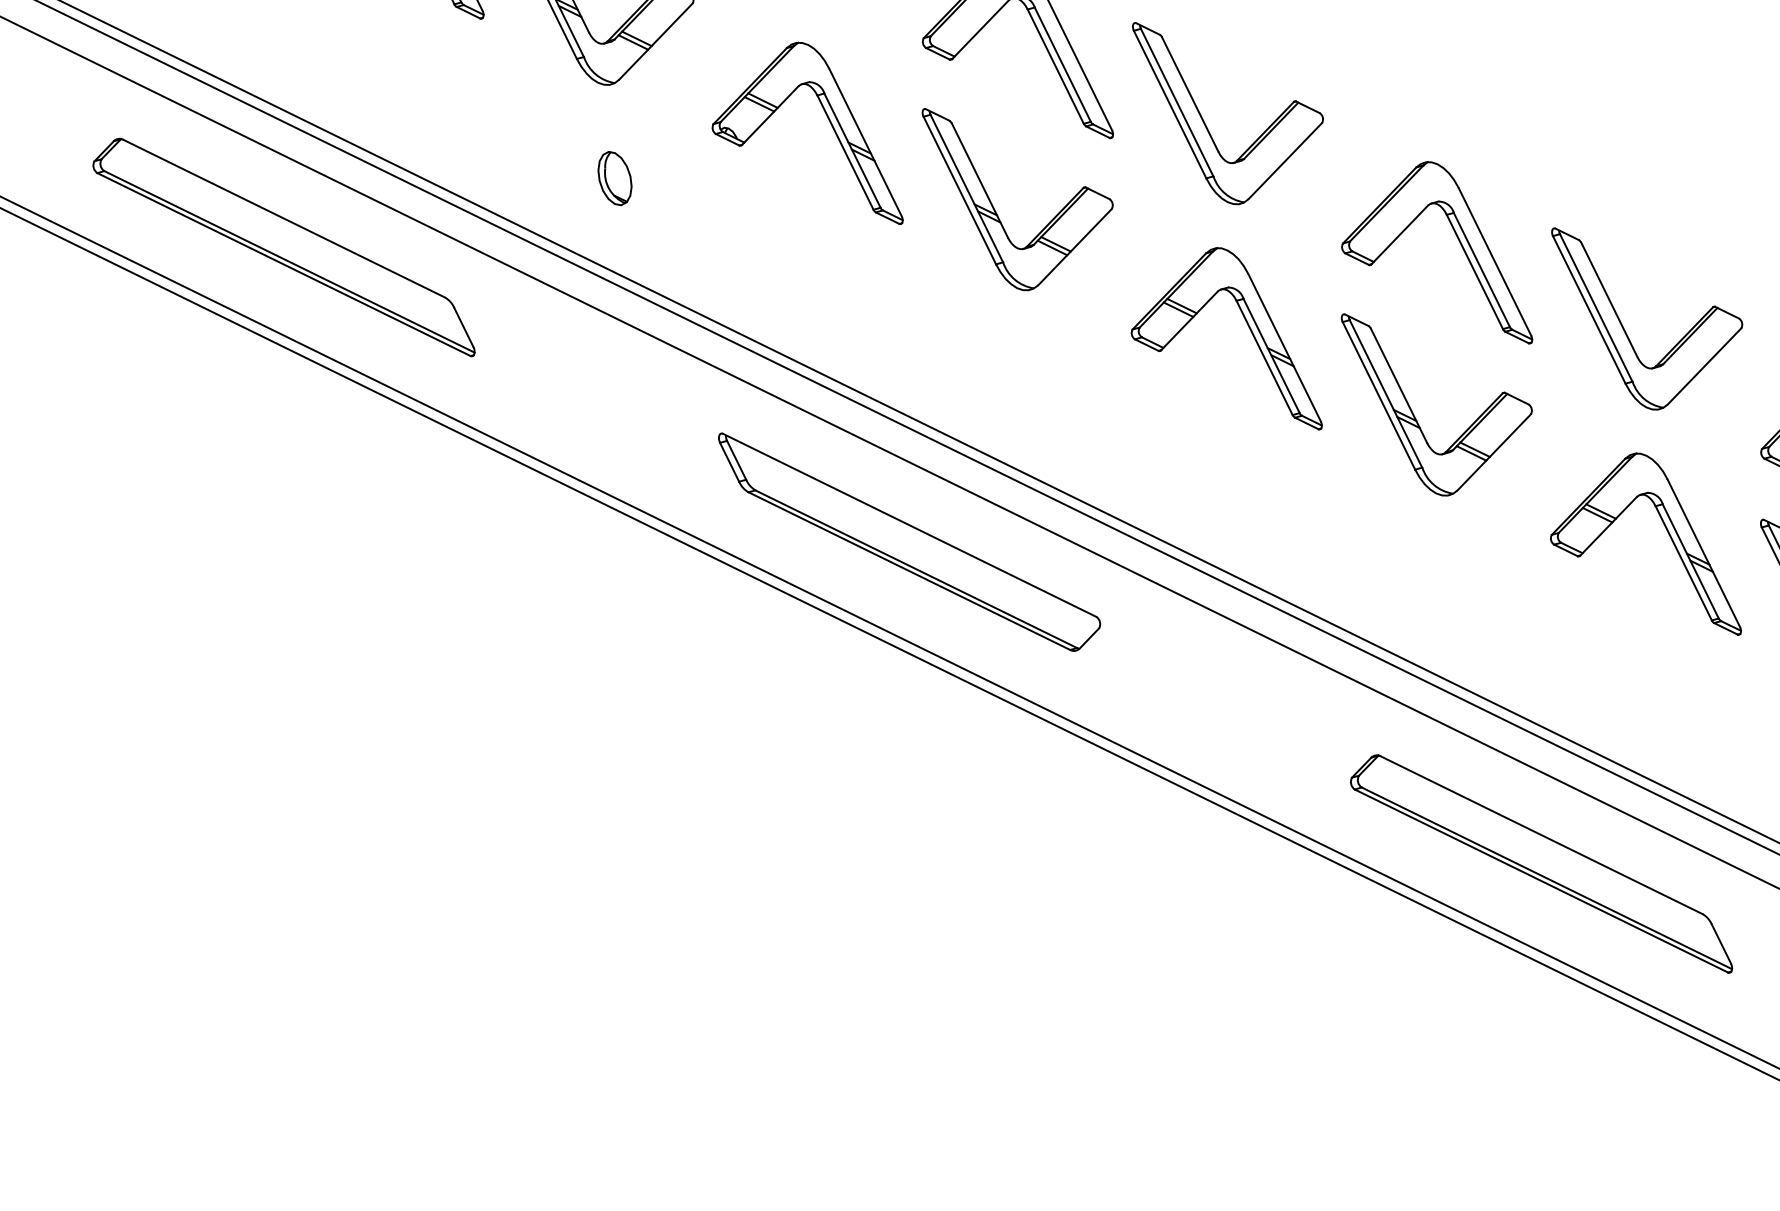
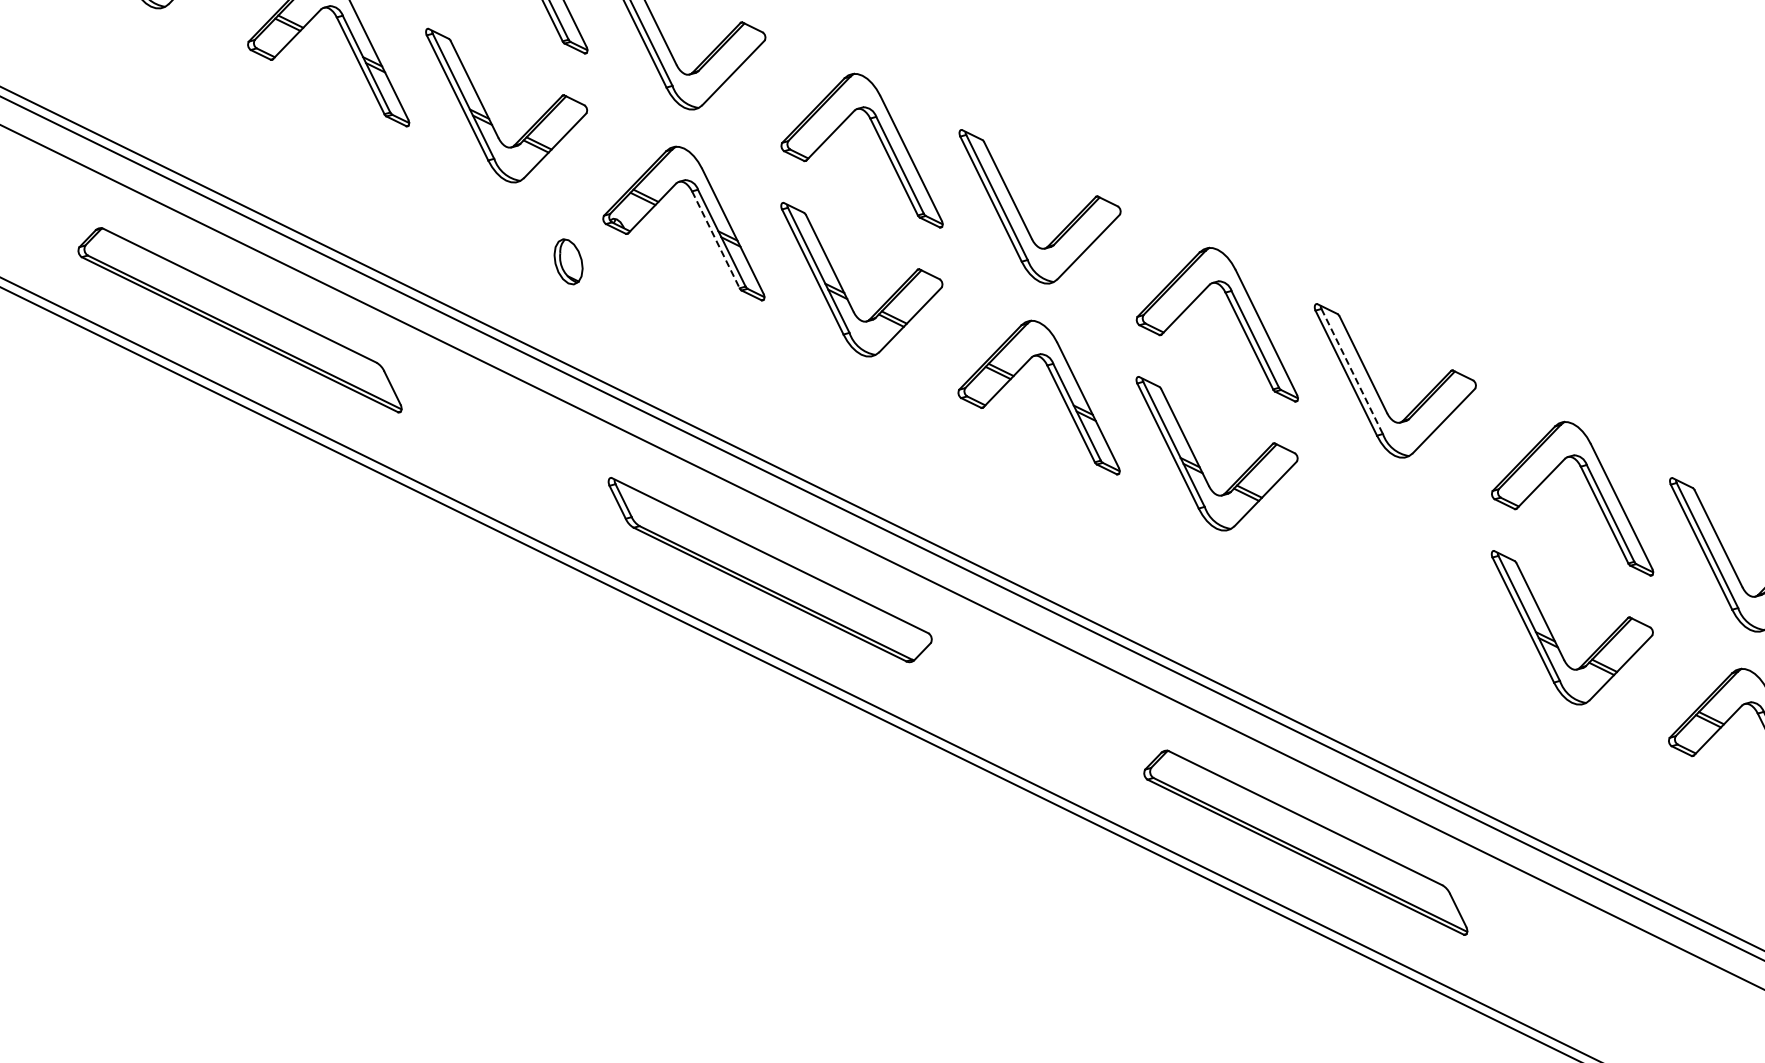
line: (845, 152) -> (715, 239), solid -> dashed
part: (614, 178) -> (568, 261), moved
line: (1596, 307) -> (1352, 371), solid -> dashed
part: (1667, 533) -> (1412, 562), removed

